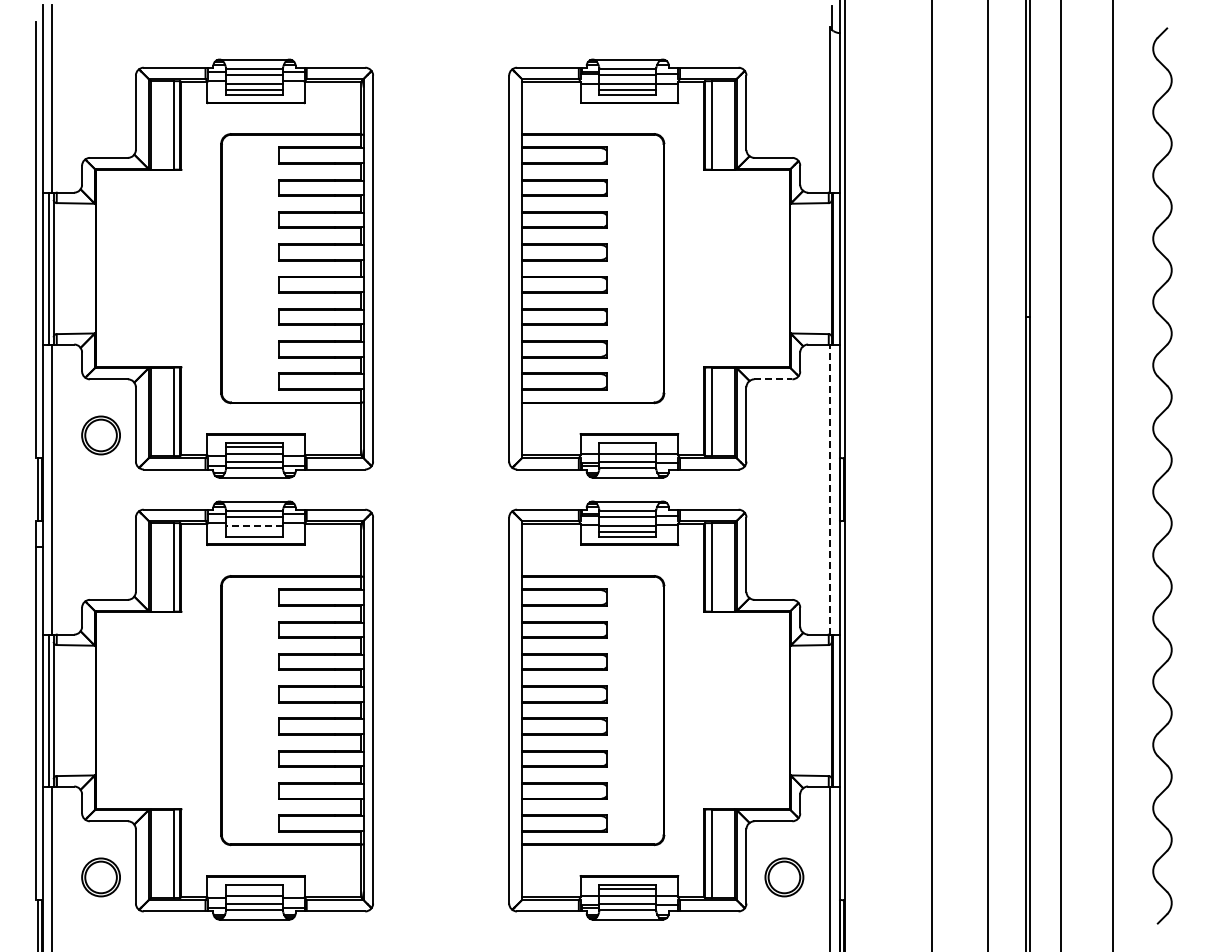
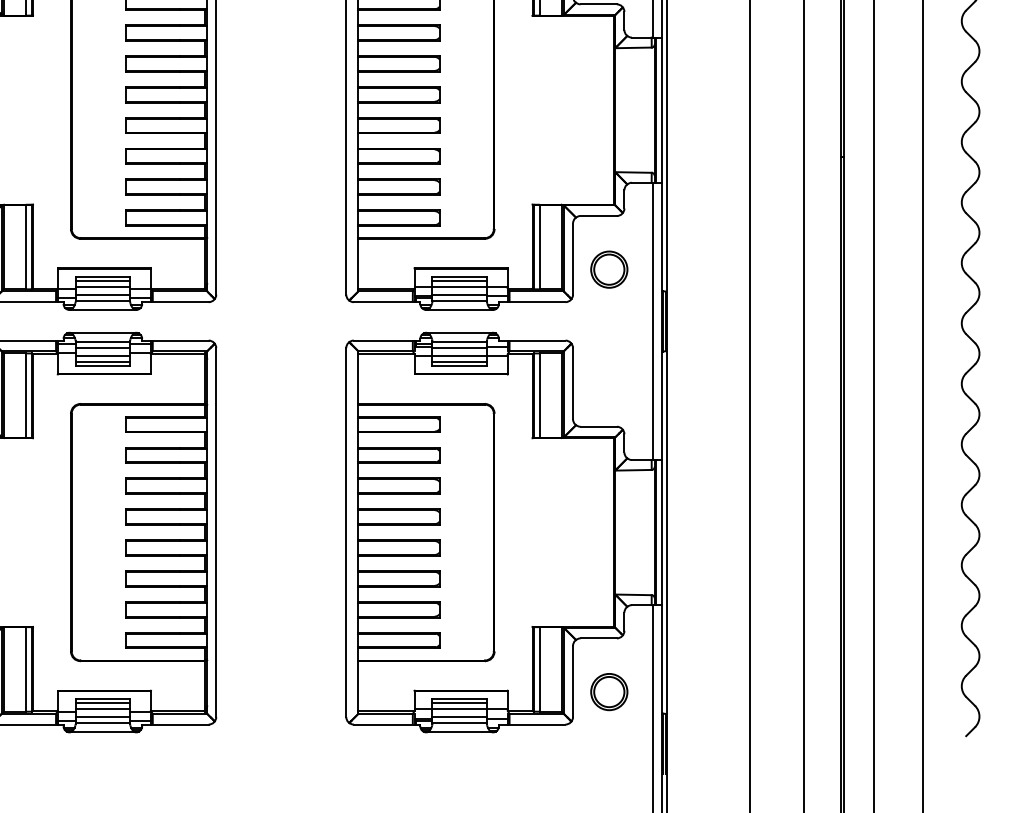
line: (773, 379) -> (598, 216), dashed -> solid
part: (784, 435) -> (609, 269), added
line: (627, 446) -> (459, 280), added
line: (830, 489) -> (653, 321), dashed -> solid
line: (254, 525) -> (102, 355), dashed -> solid
line: (254, 532) -> (102, 362), added
line: (254, 888) -> (102, 702), added

